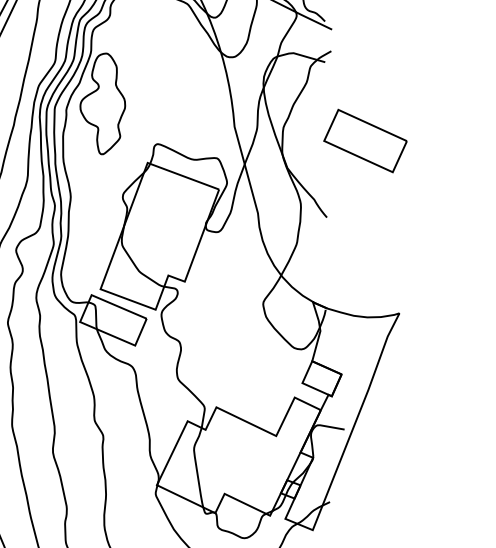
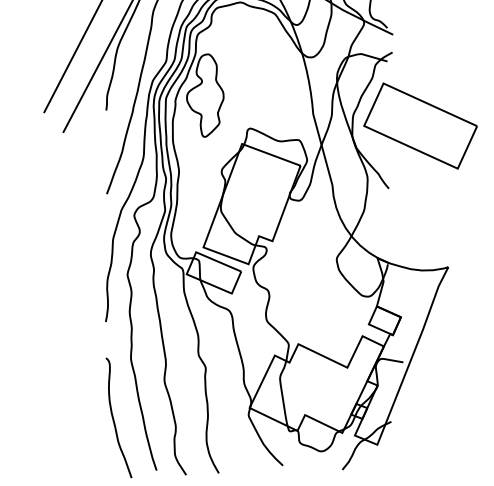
part: (365, 140) -> (420, 125), size x1.67

